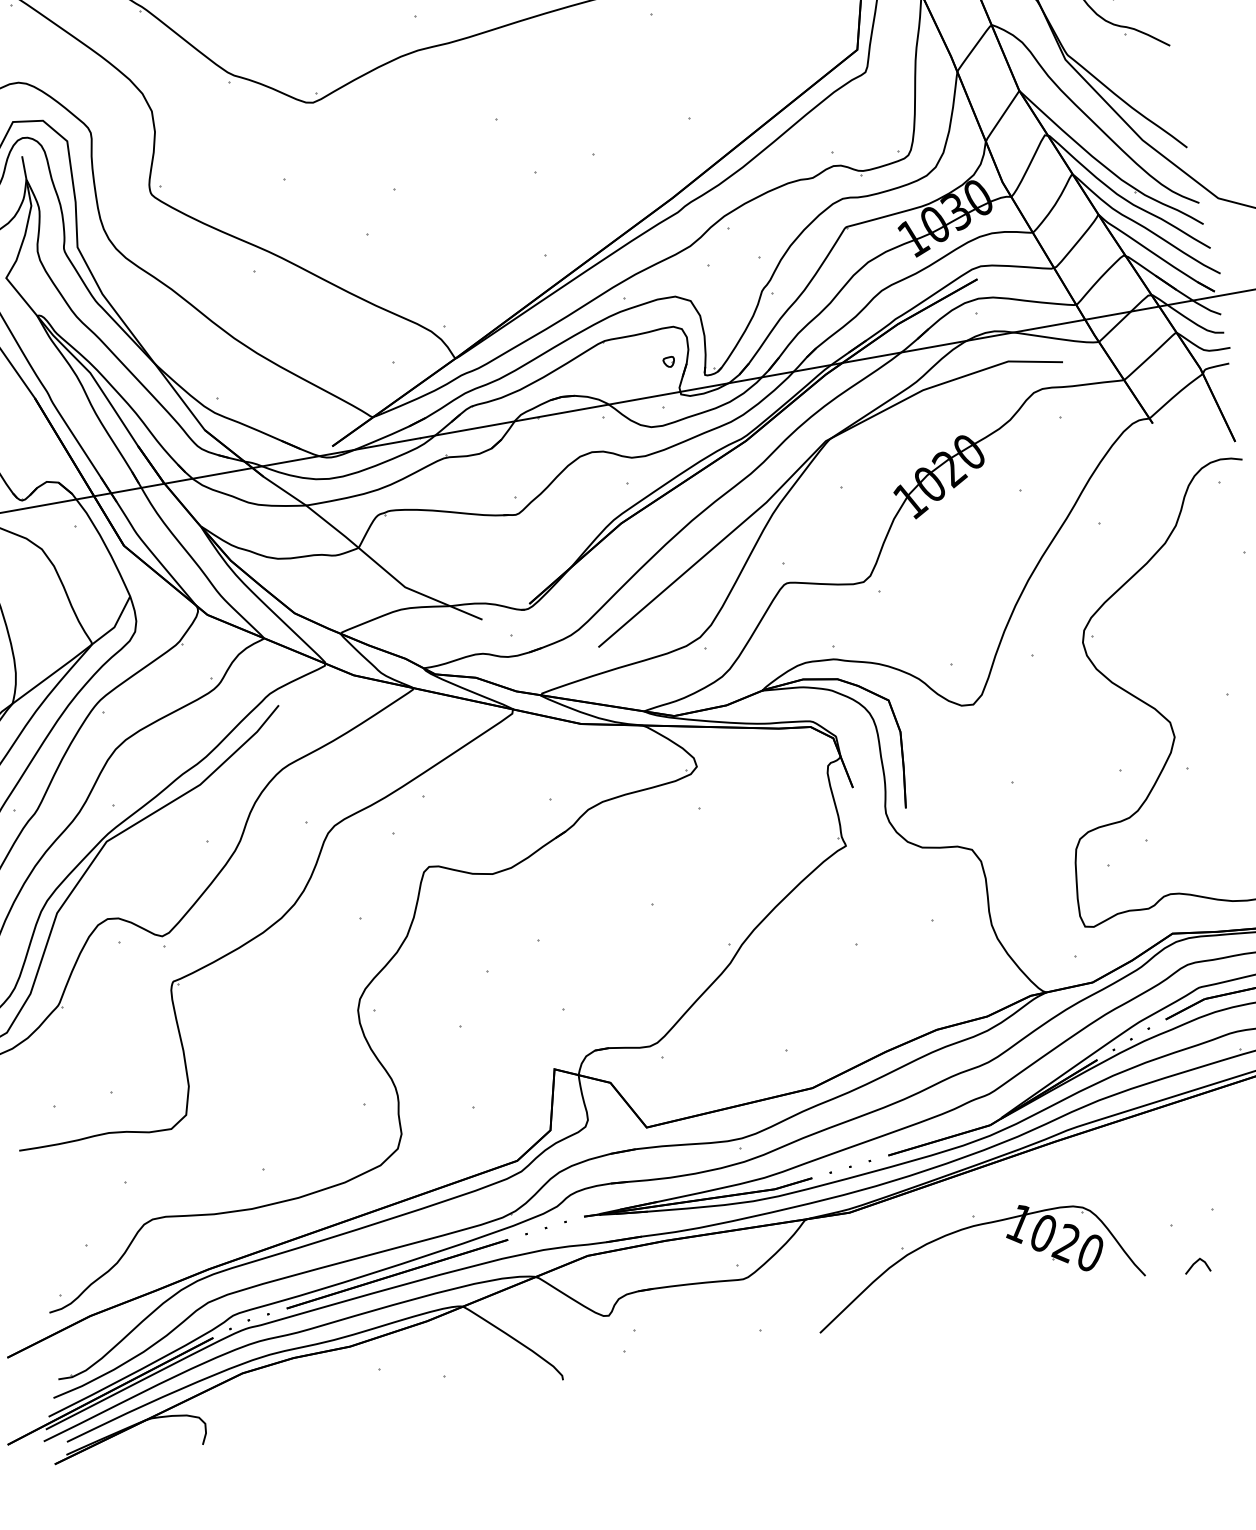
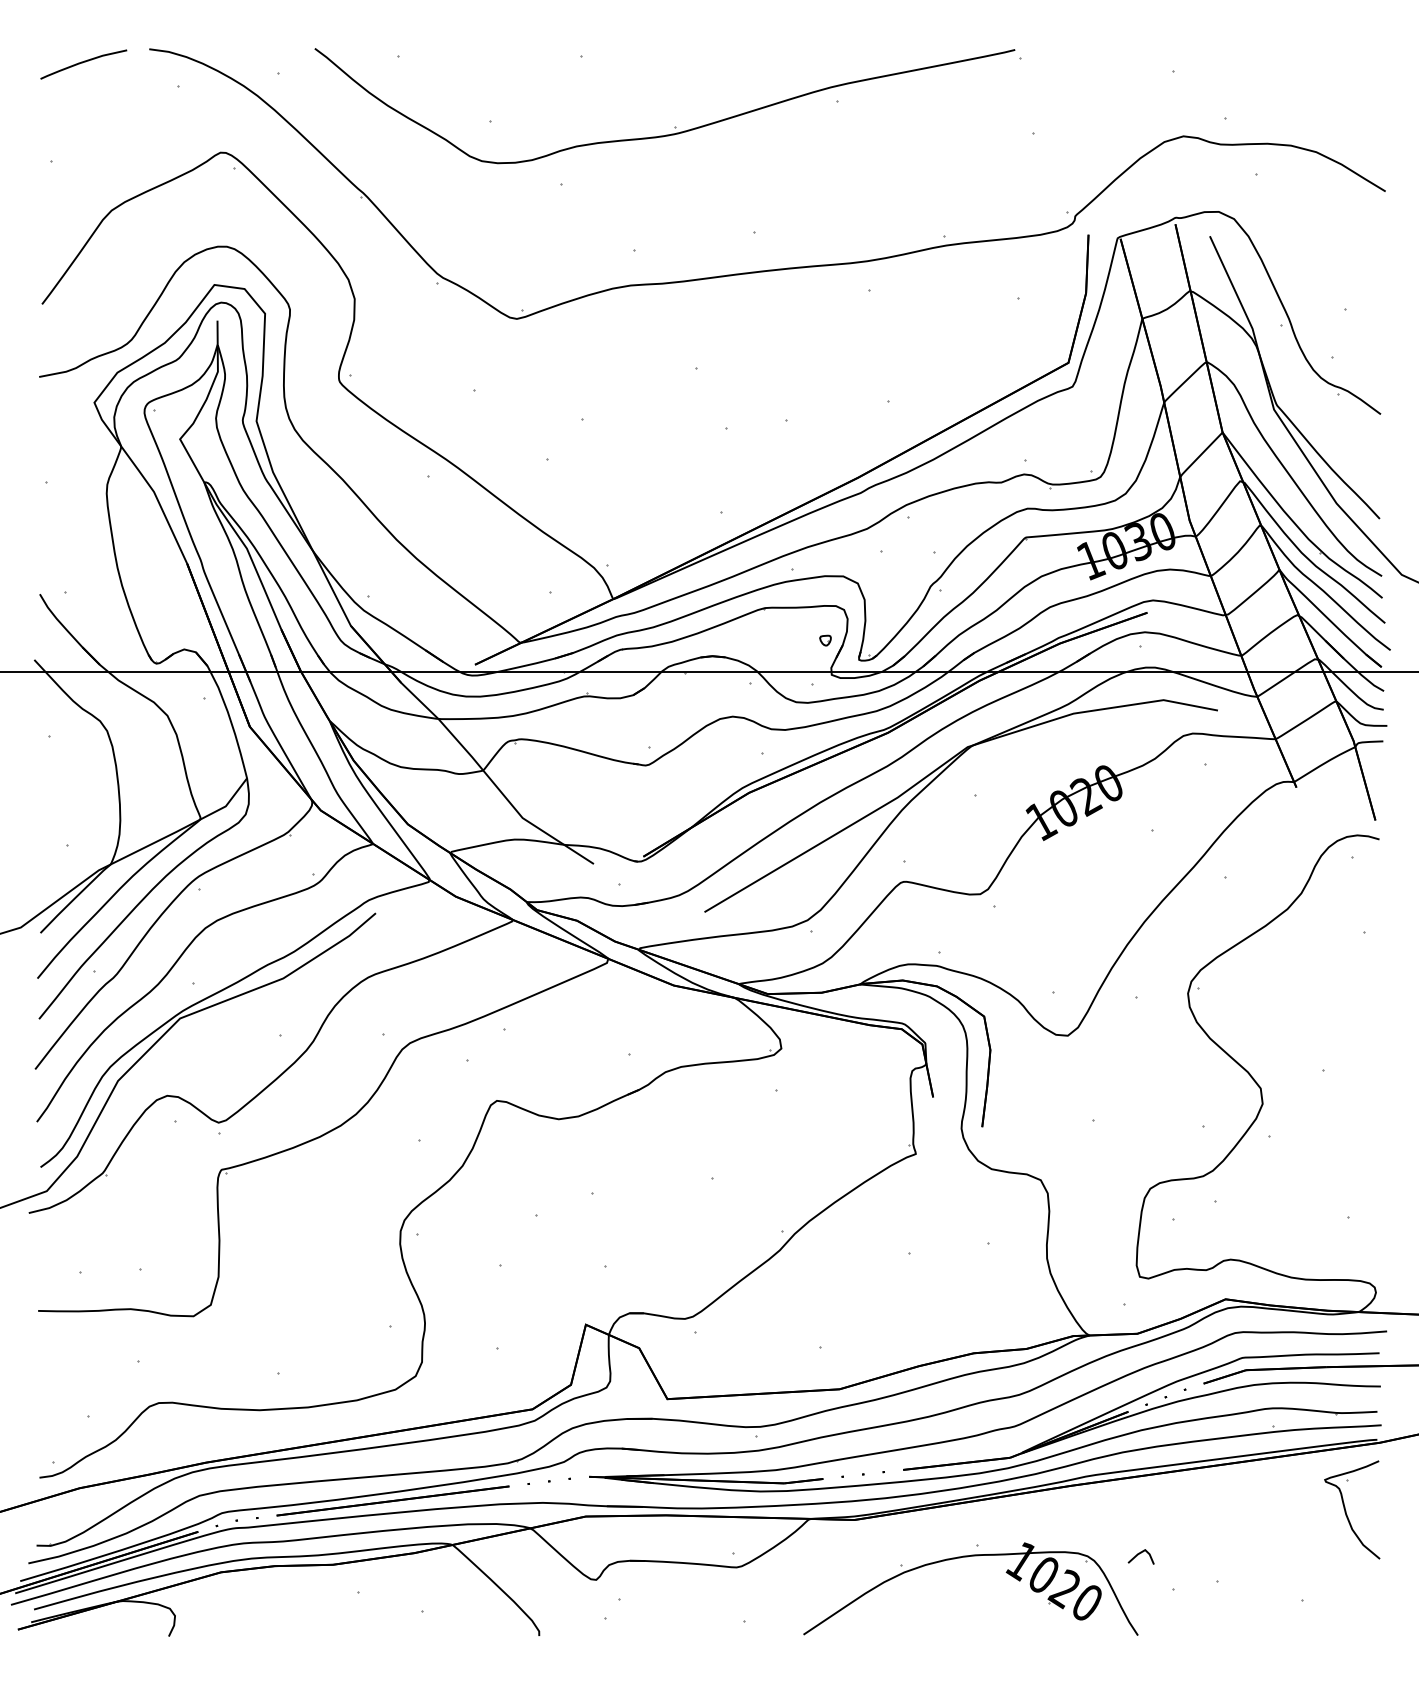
line: (1195, 1264) -> (1139, 1554), moved

